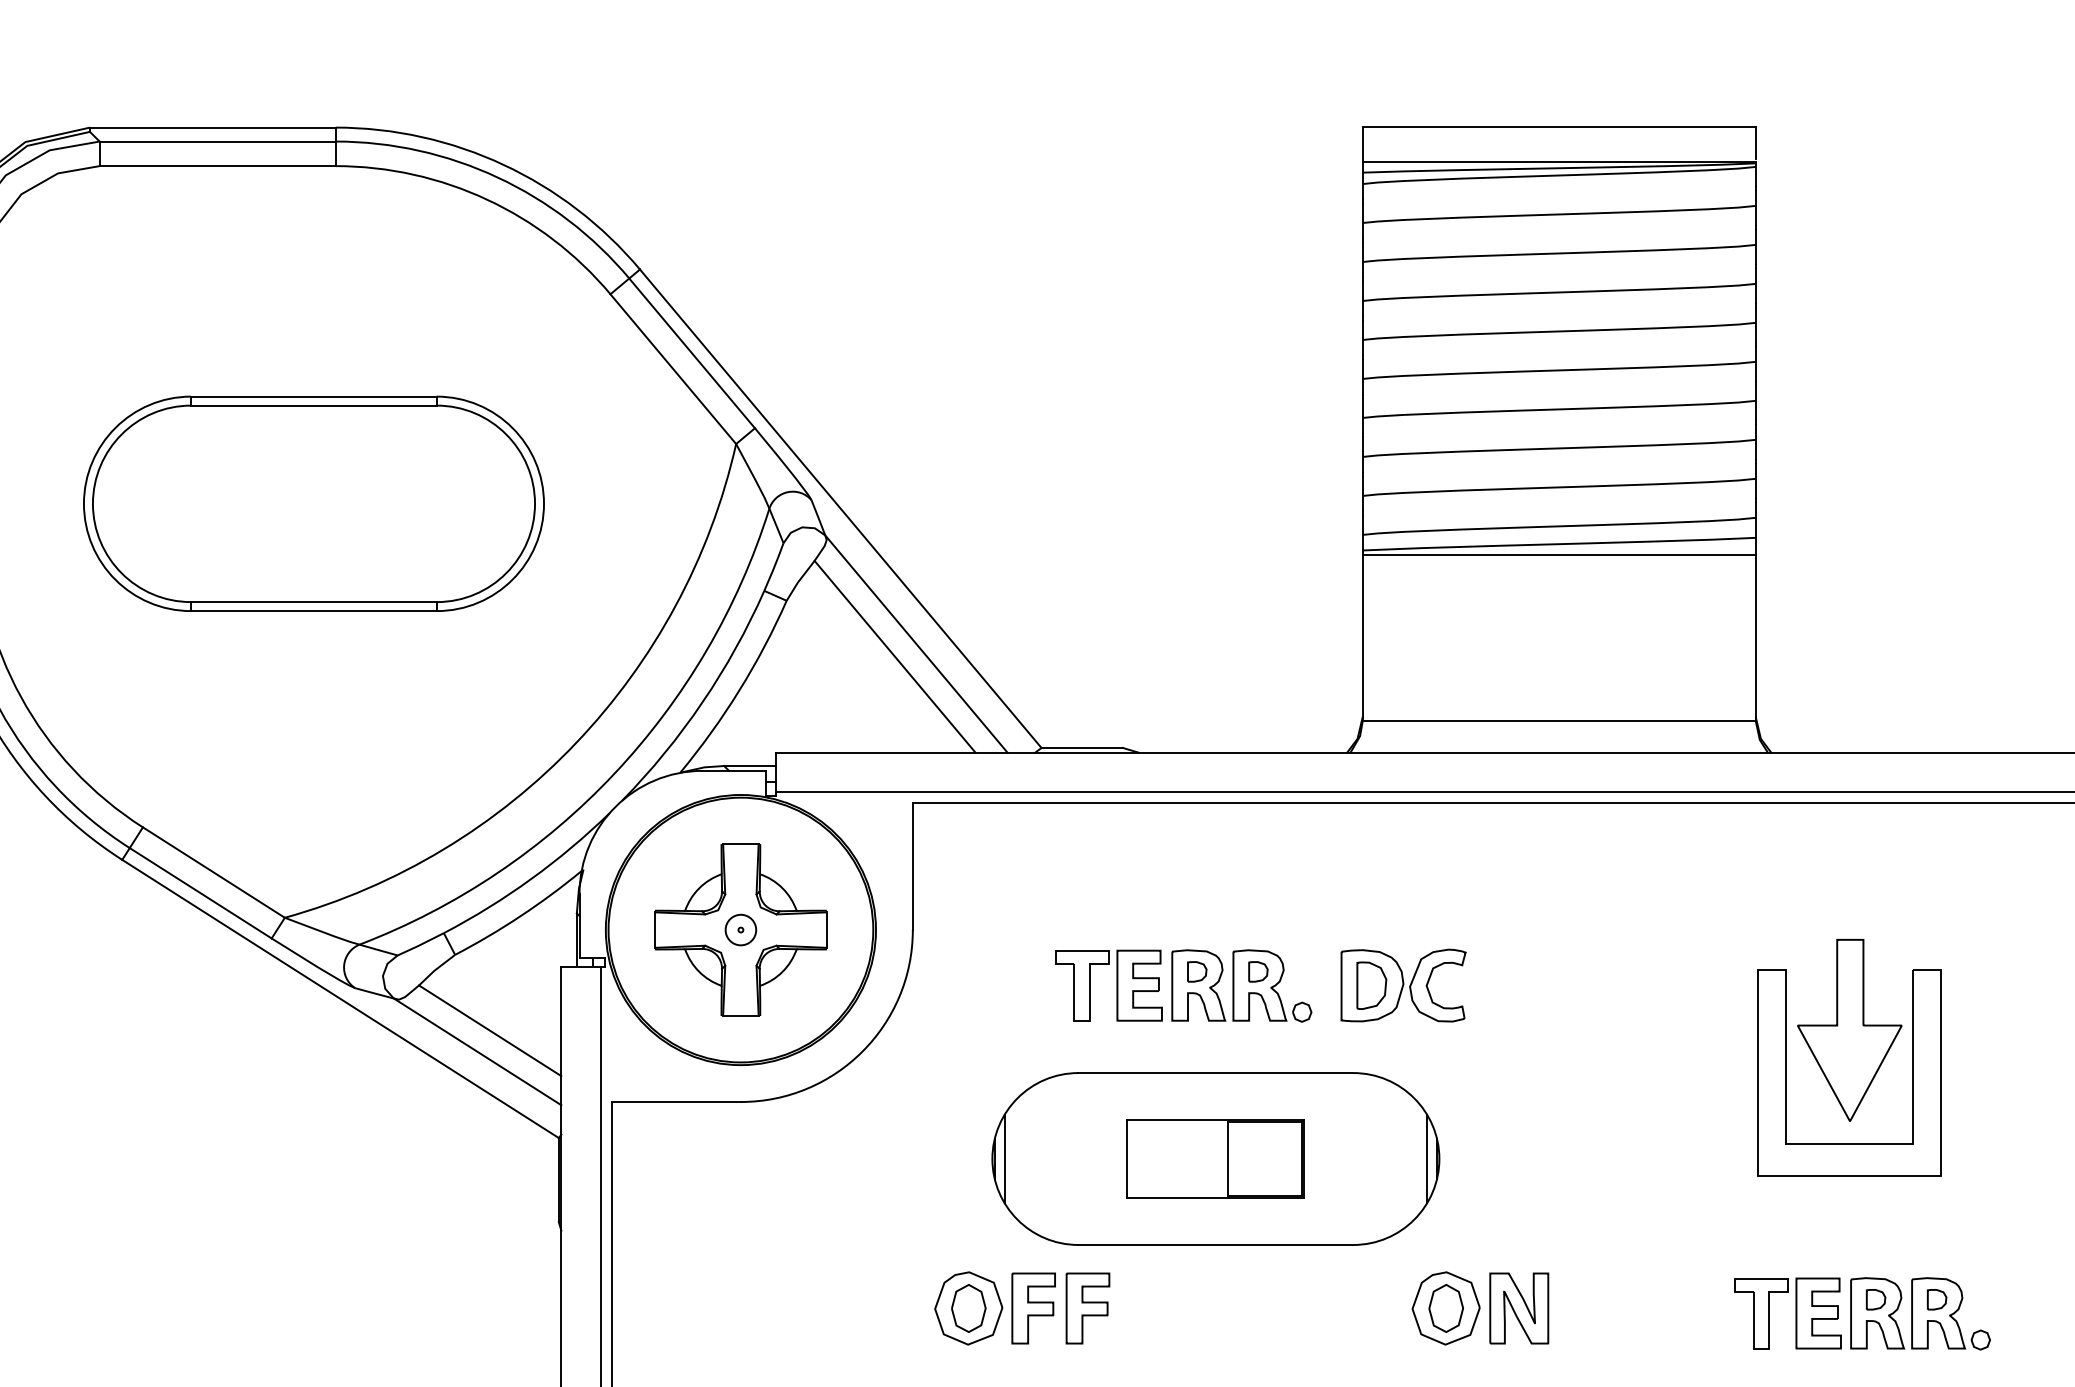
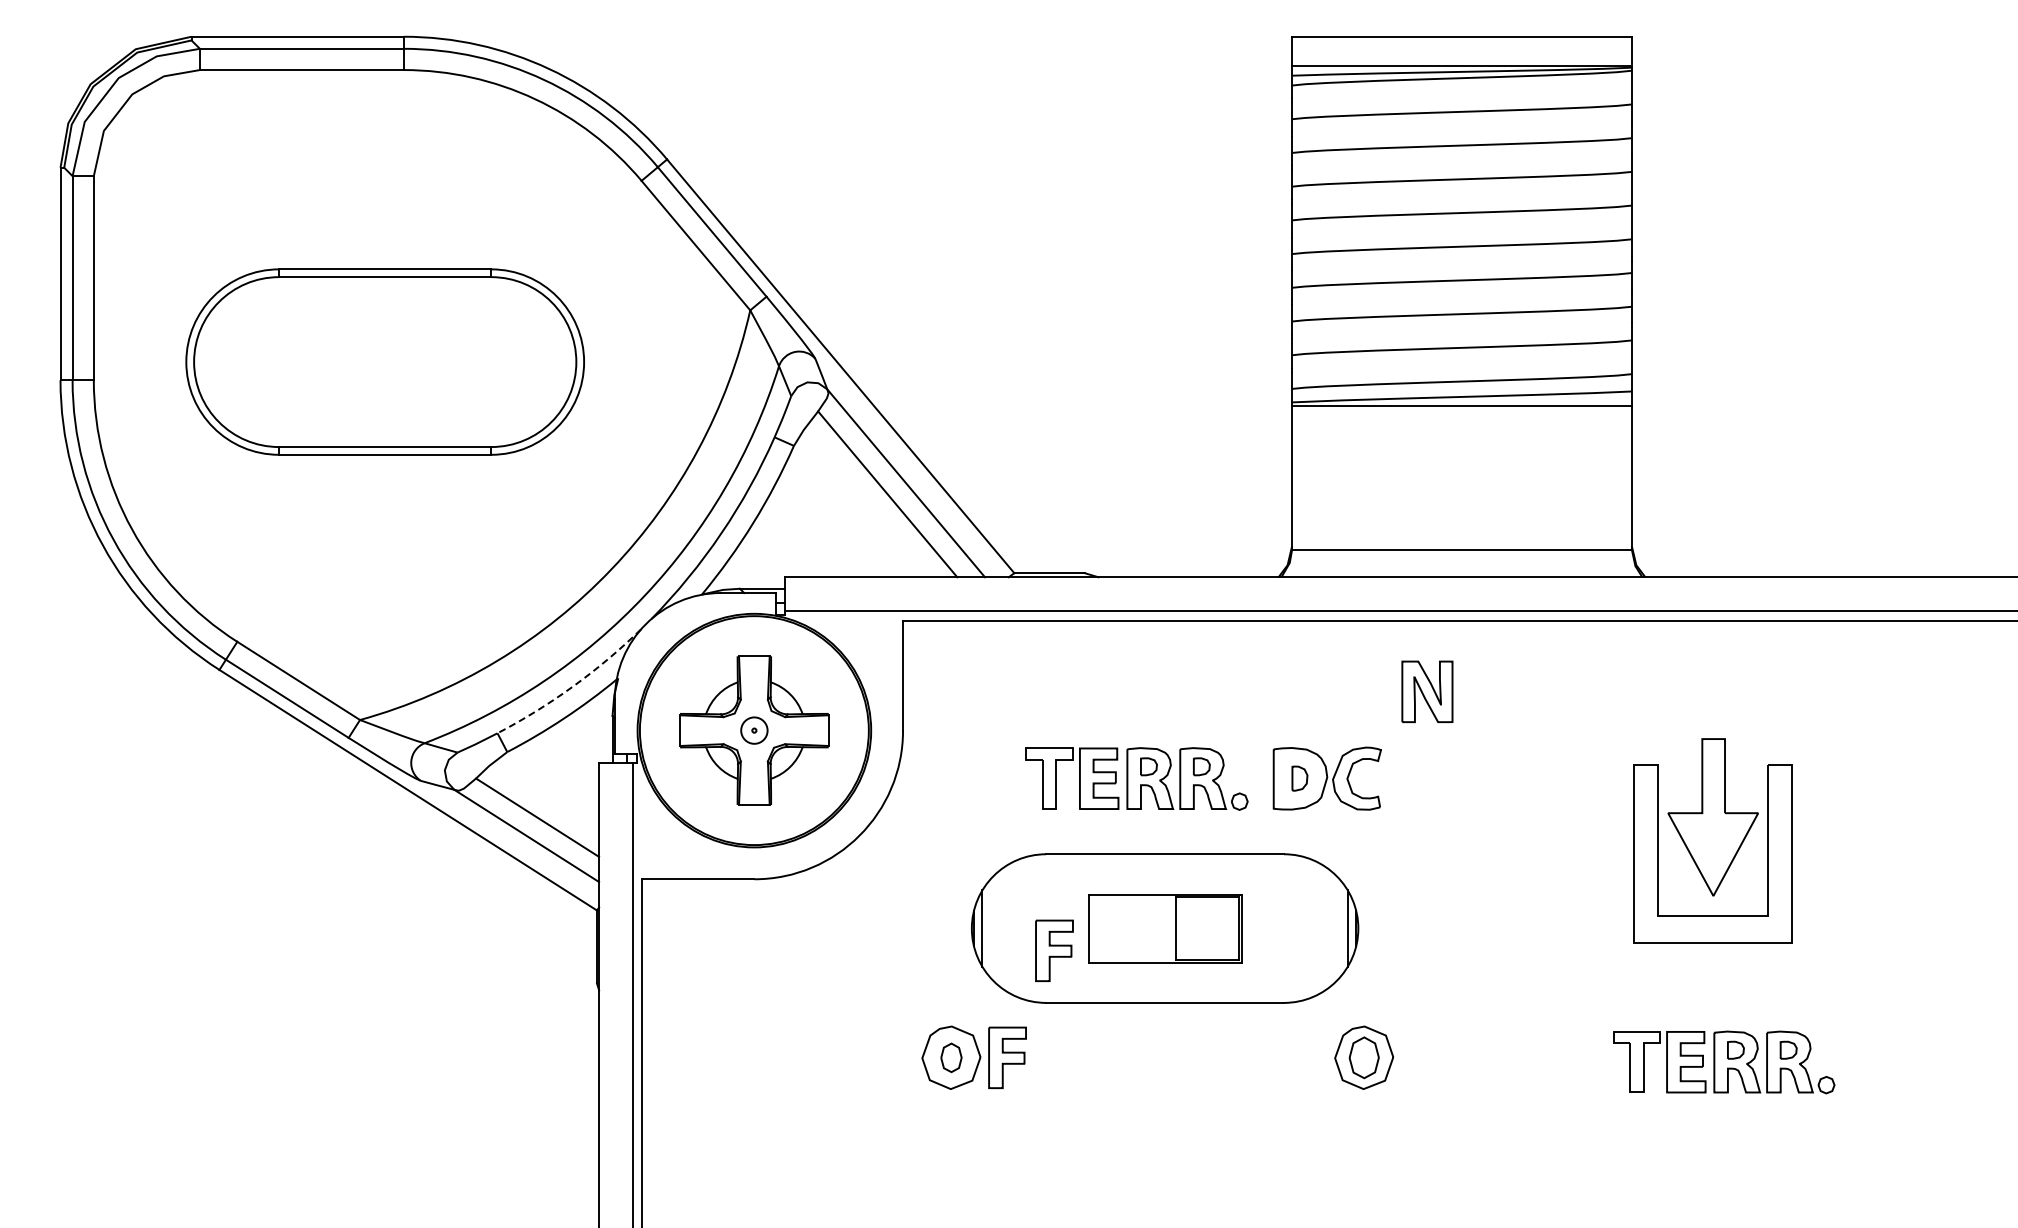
arc: (531, 879) -> (573, 686), solid -> dashed
part: (1371, 985) -> (1299, 778), size x0.6
part: (968, 1308) -> (951, 1057), size x0.7
part: (1087, 1308) -> (1054, 950), moved
part: (1519, 1308) -> (1427, 691), moved

